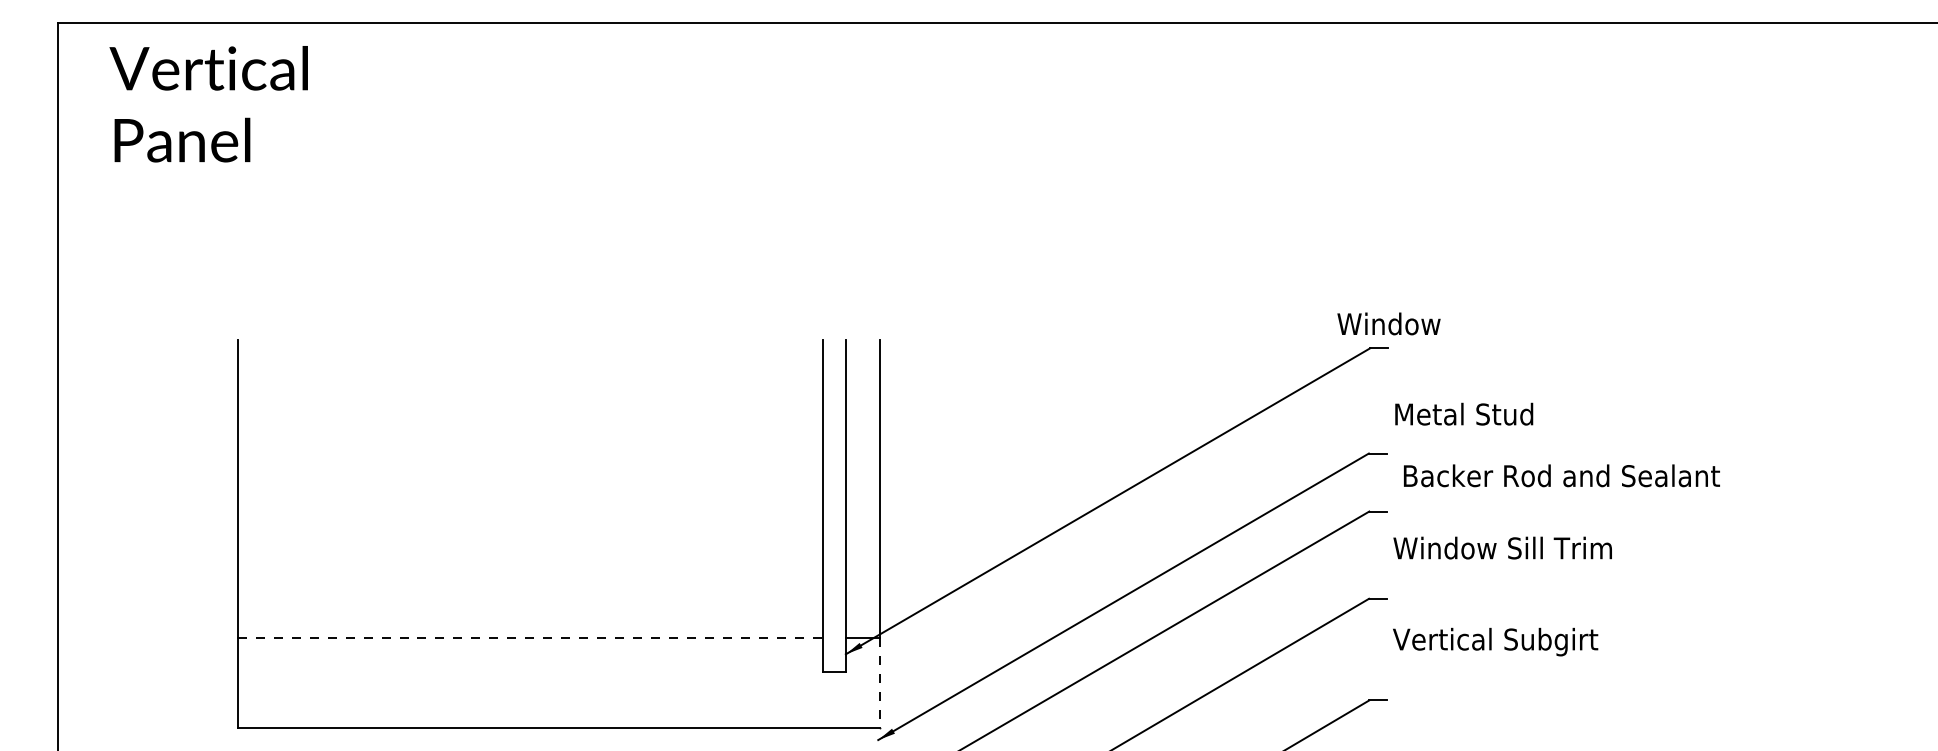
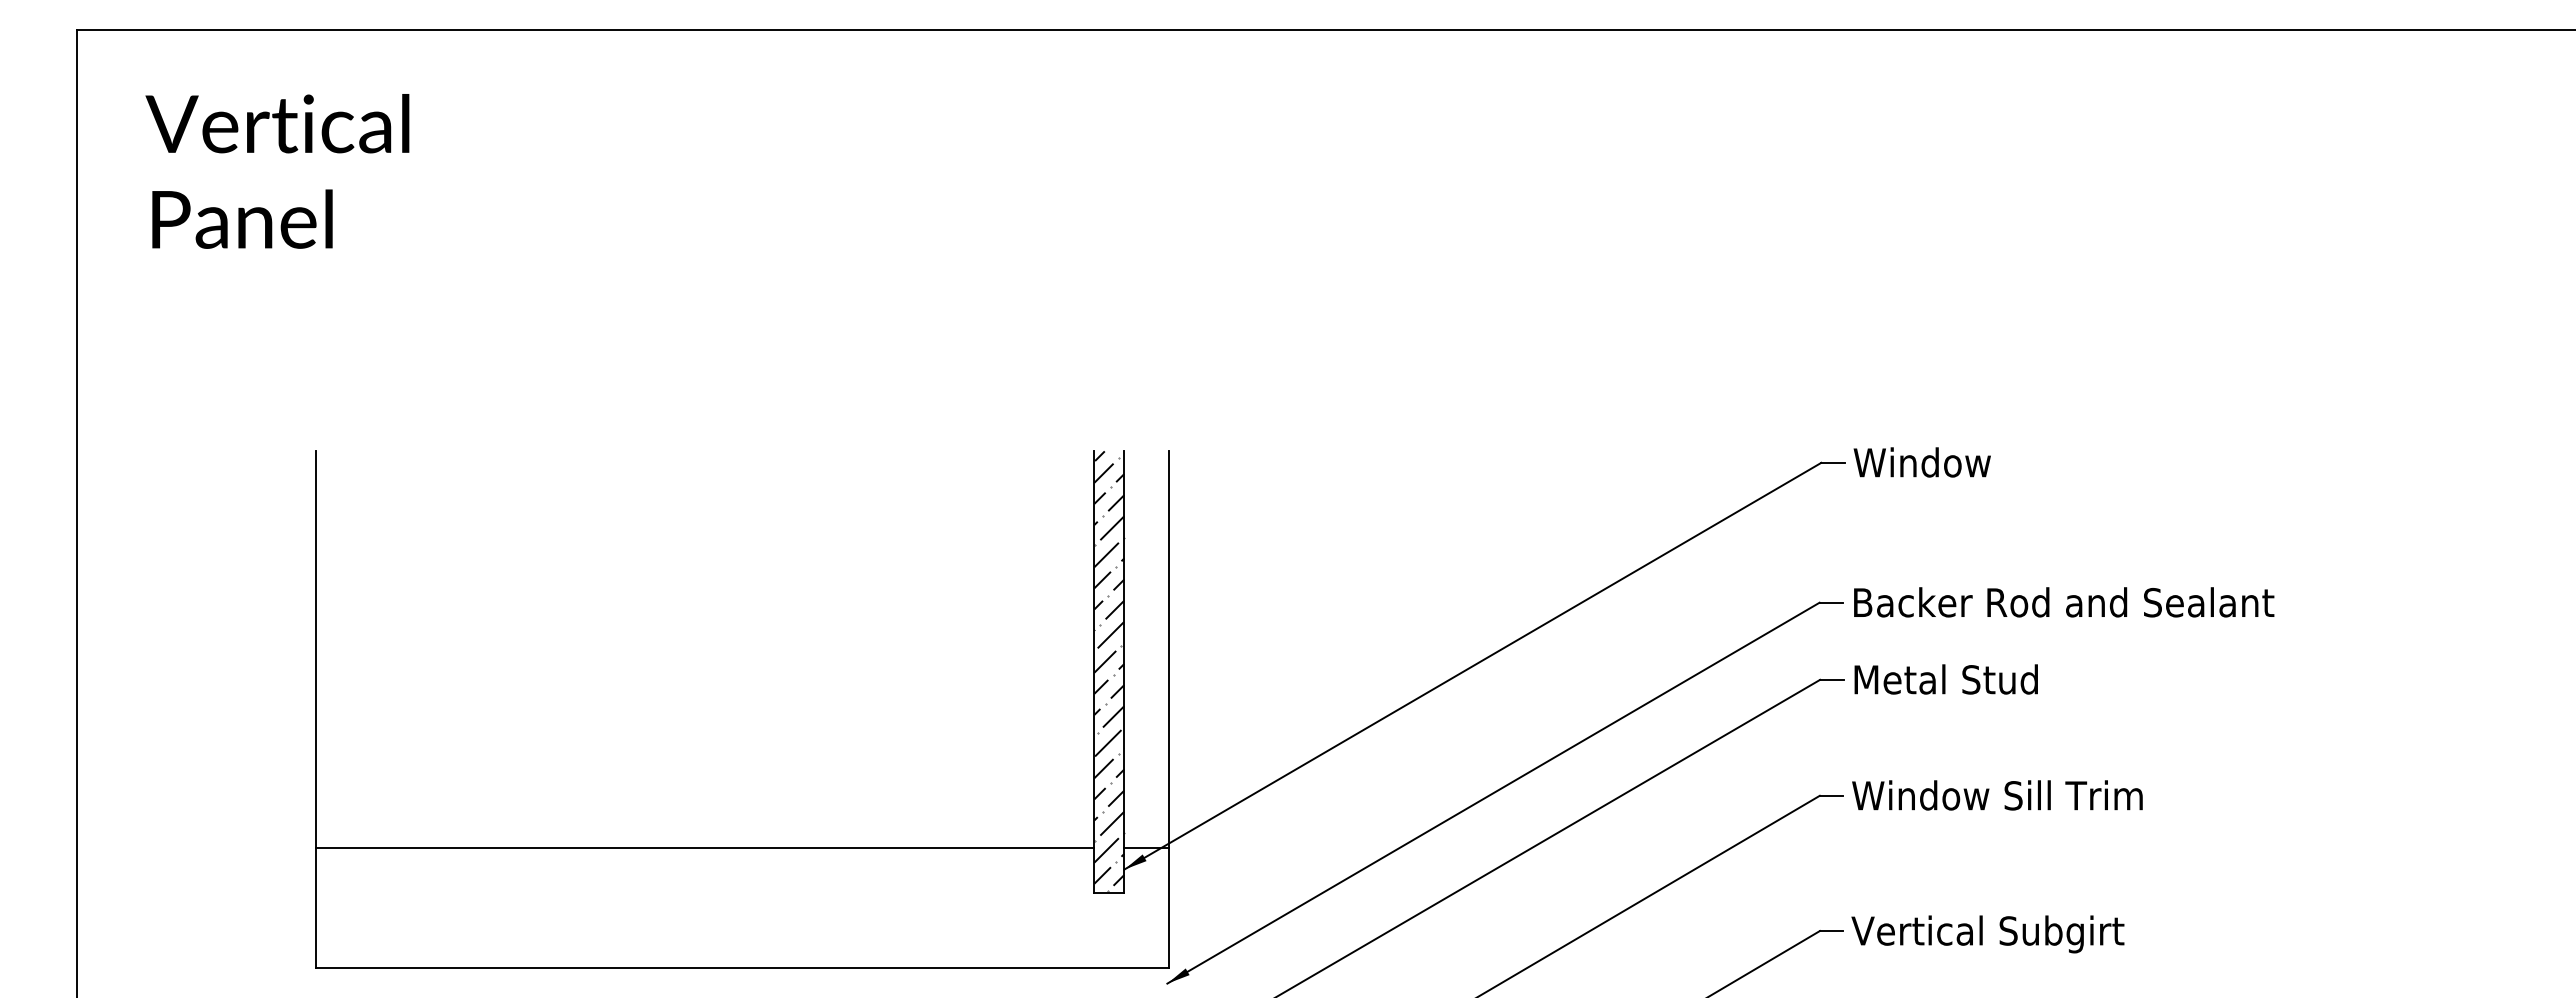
text: (208, 104) -> (277, 171), moved
text: (1388, 323) -> (1921, 462), moved
text: (1463, 414) -> (1945, 679), moved
text: (1562, 475) -> (2064, 602), moved
hatch: (834, 505) -> (1109, 671), added
text: (1502, 548) -> (1997, 795), moved
line: (530, 638) -> (705, 848), dashed -> solid
text: (1495, 642) -> (1987, 934), moved
line: (879, 682) -> (1169, 907), dashed -> solid

